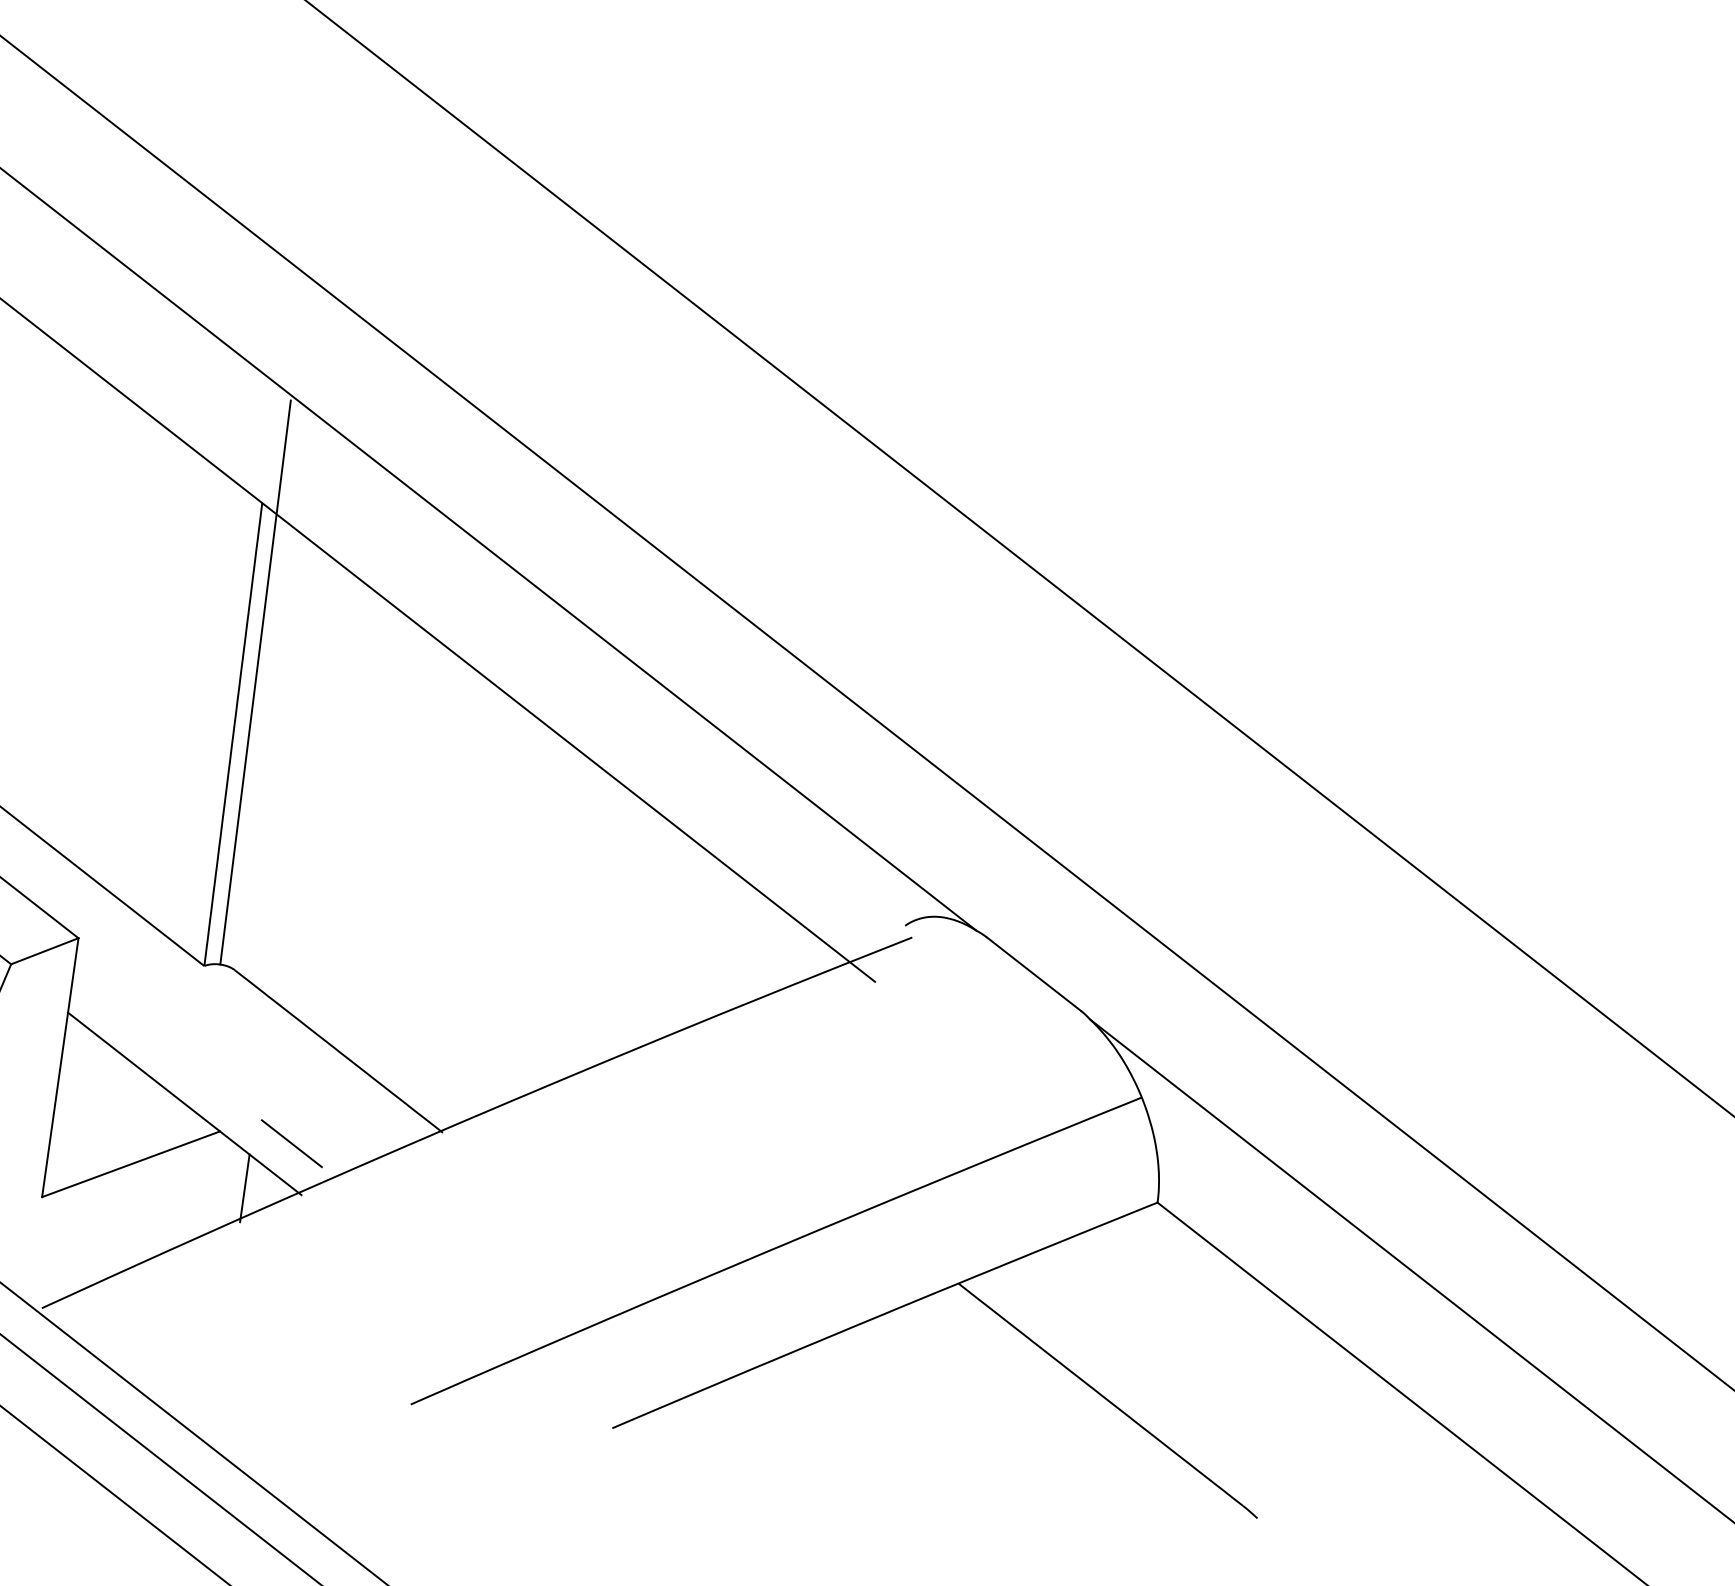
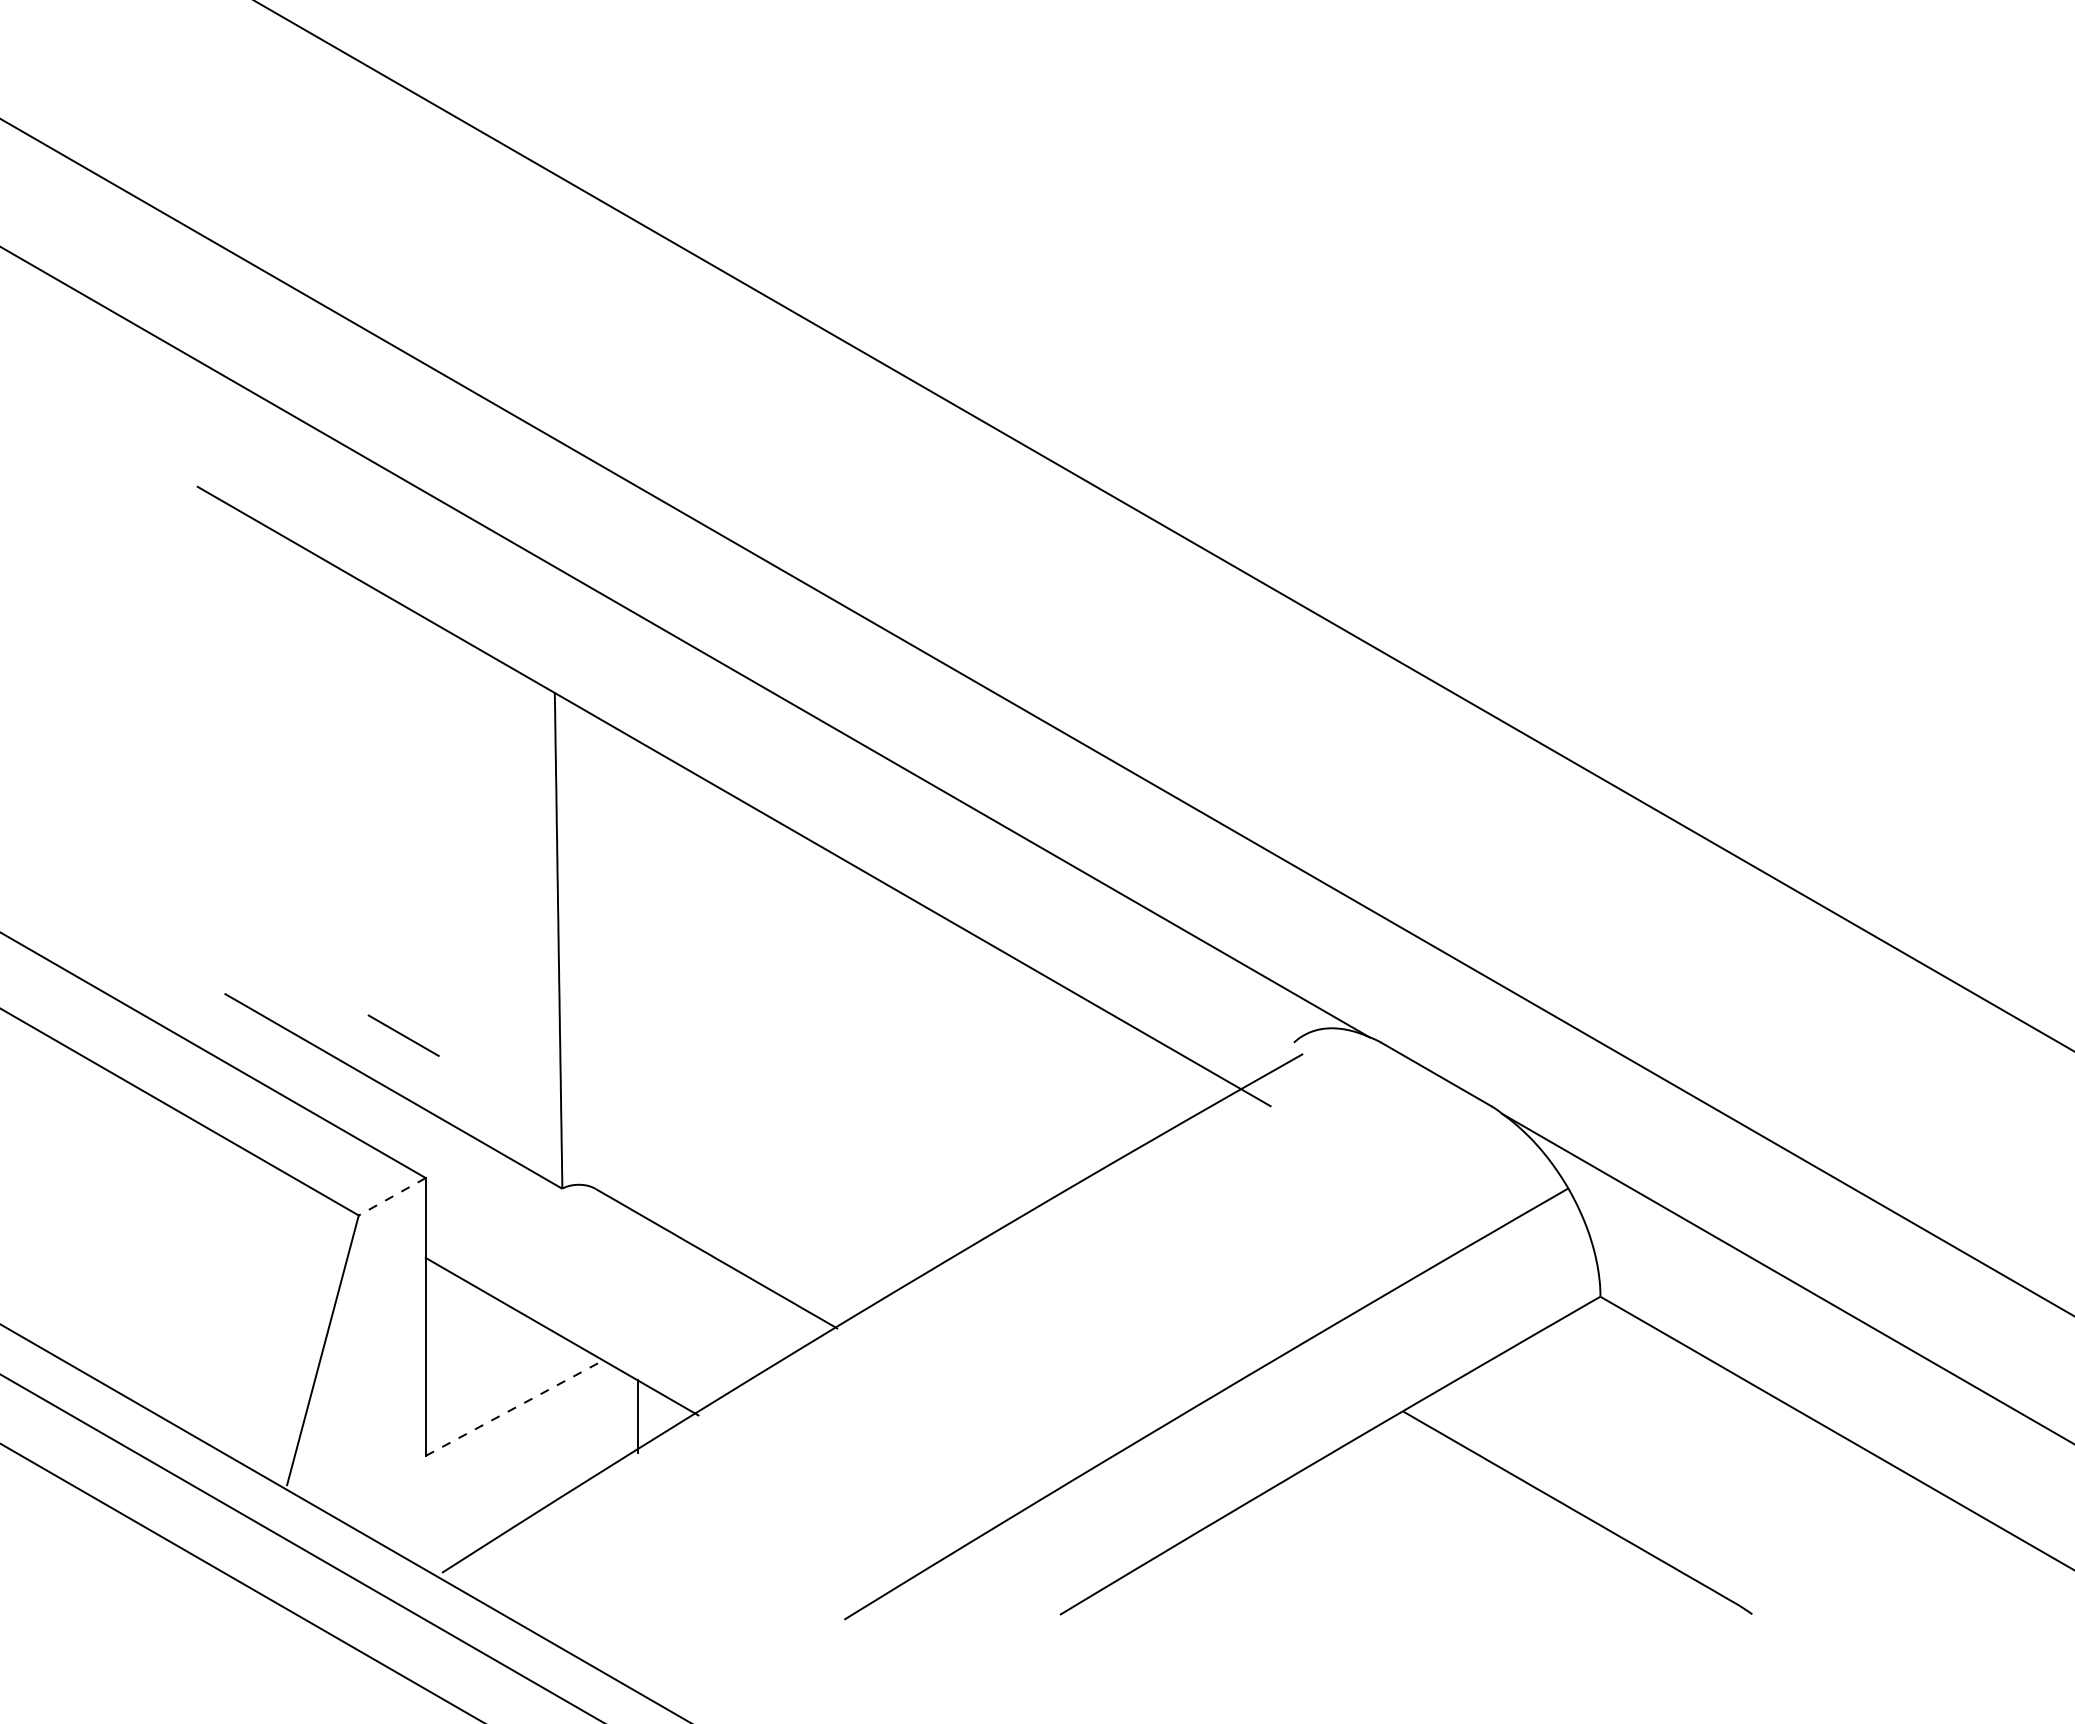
line: (254, 682) -> (573, 882), removed
line: (44, 951) -> (391, 1197), solid -> dashed
line: (291, 1143) -> (403, 1035), moved
line: (130, 1164) -> (514, 1408), solid -> dashed

